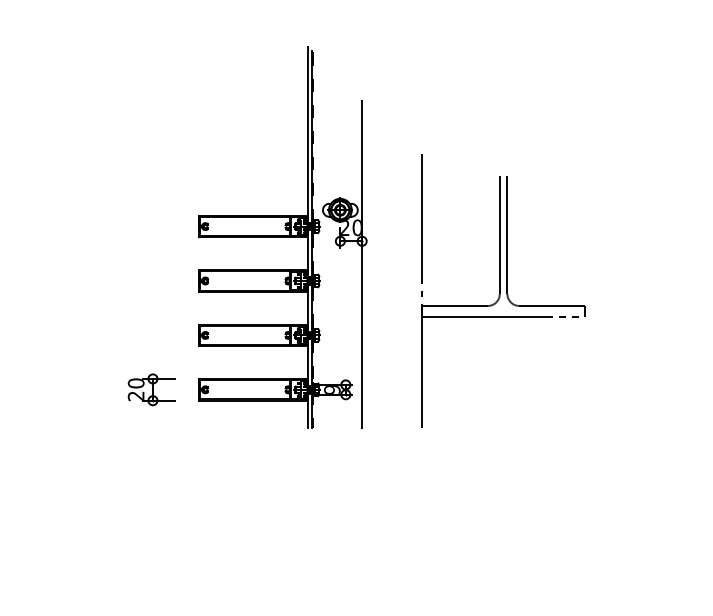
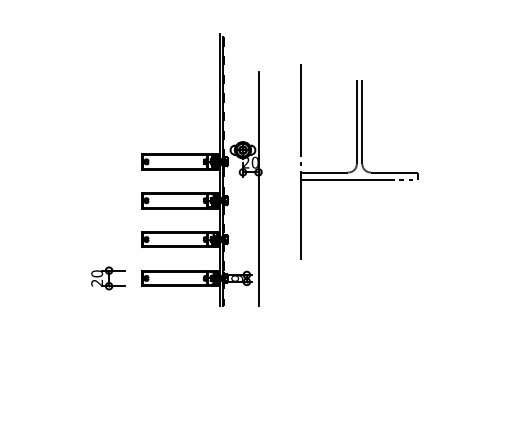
part: (503, 290) -> (359, 161), moved

